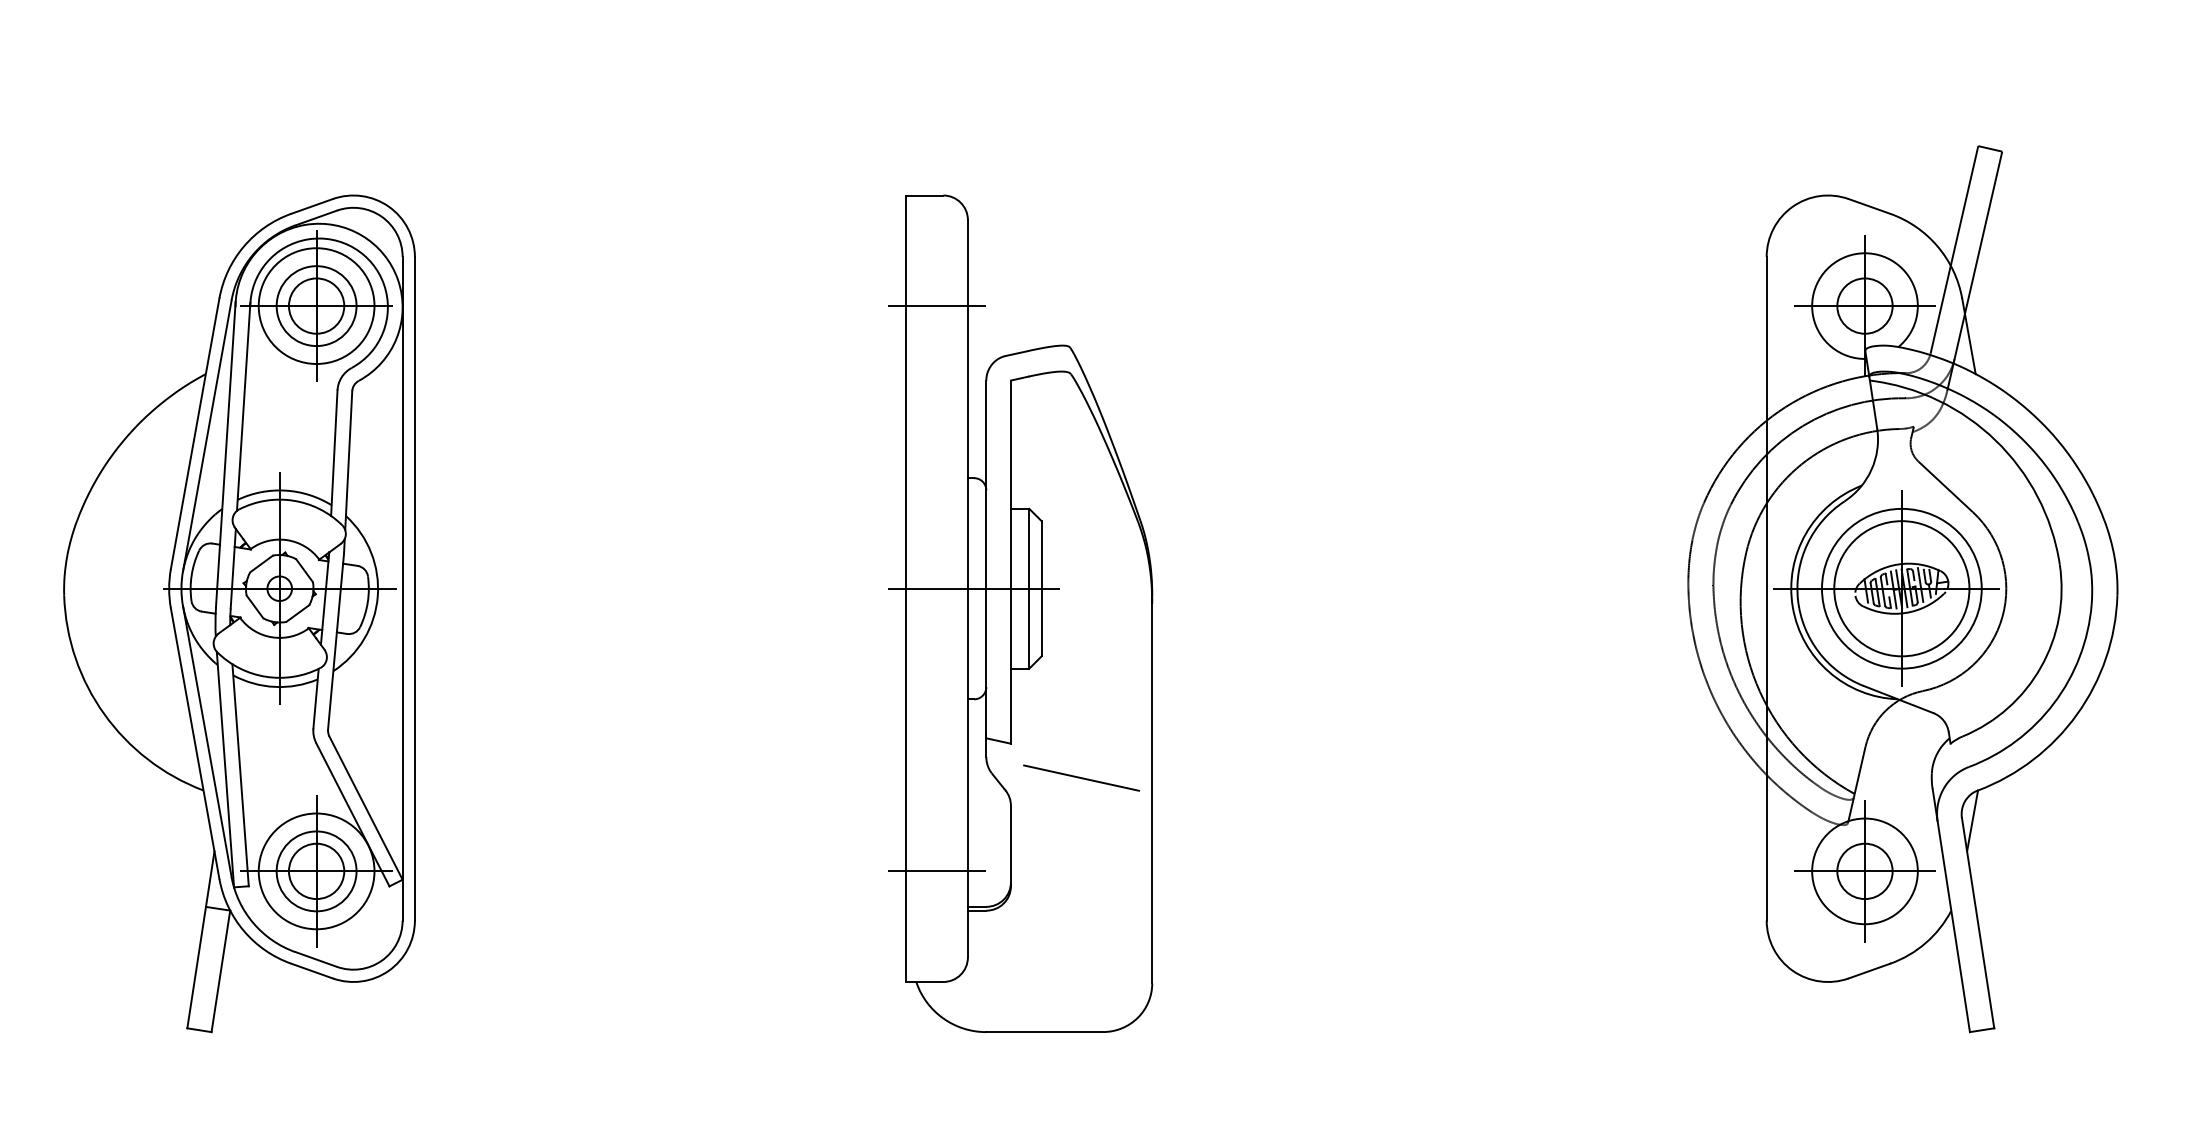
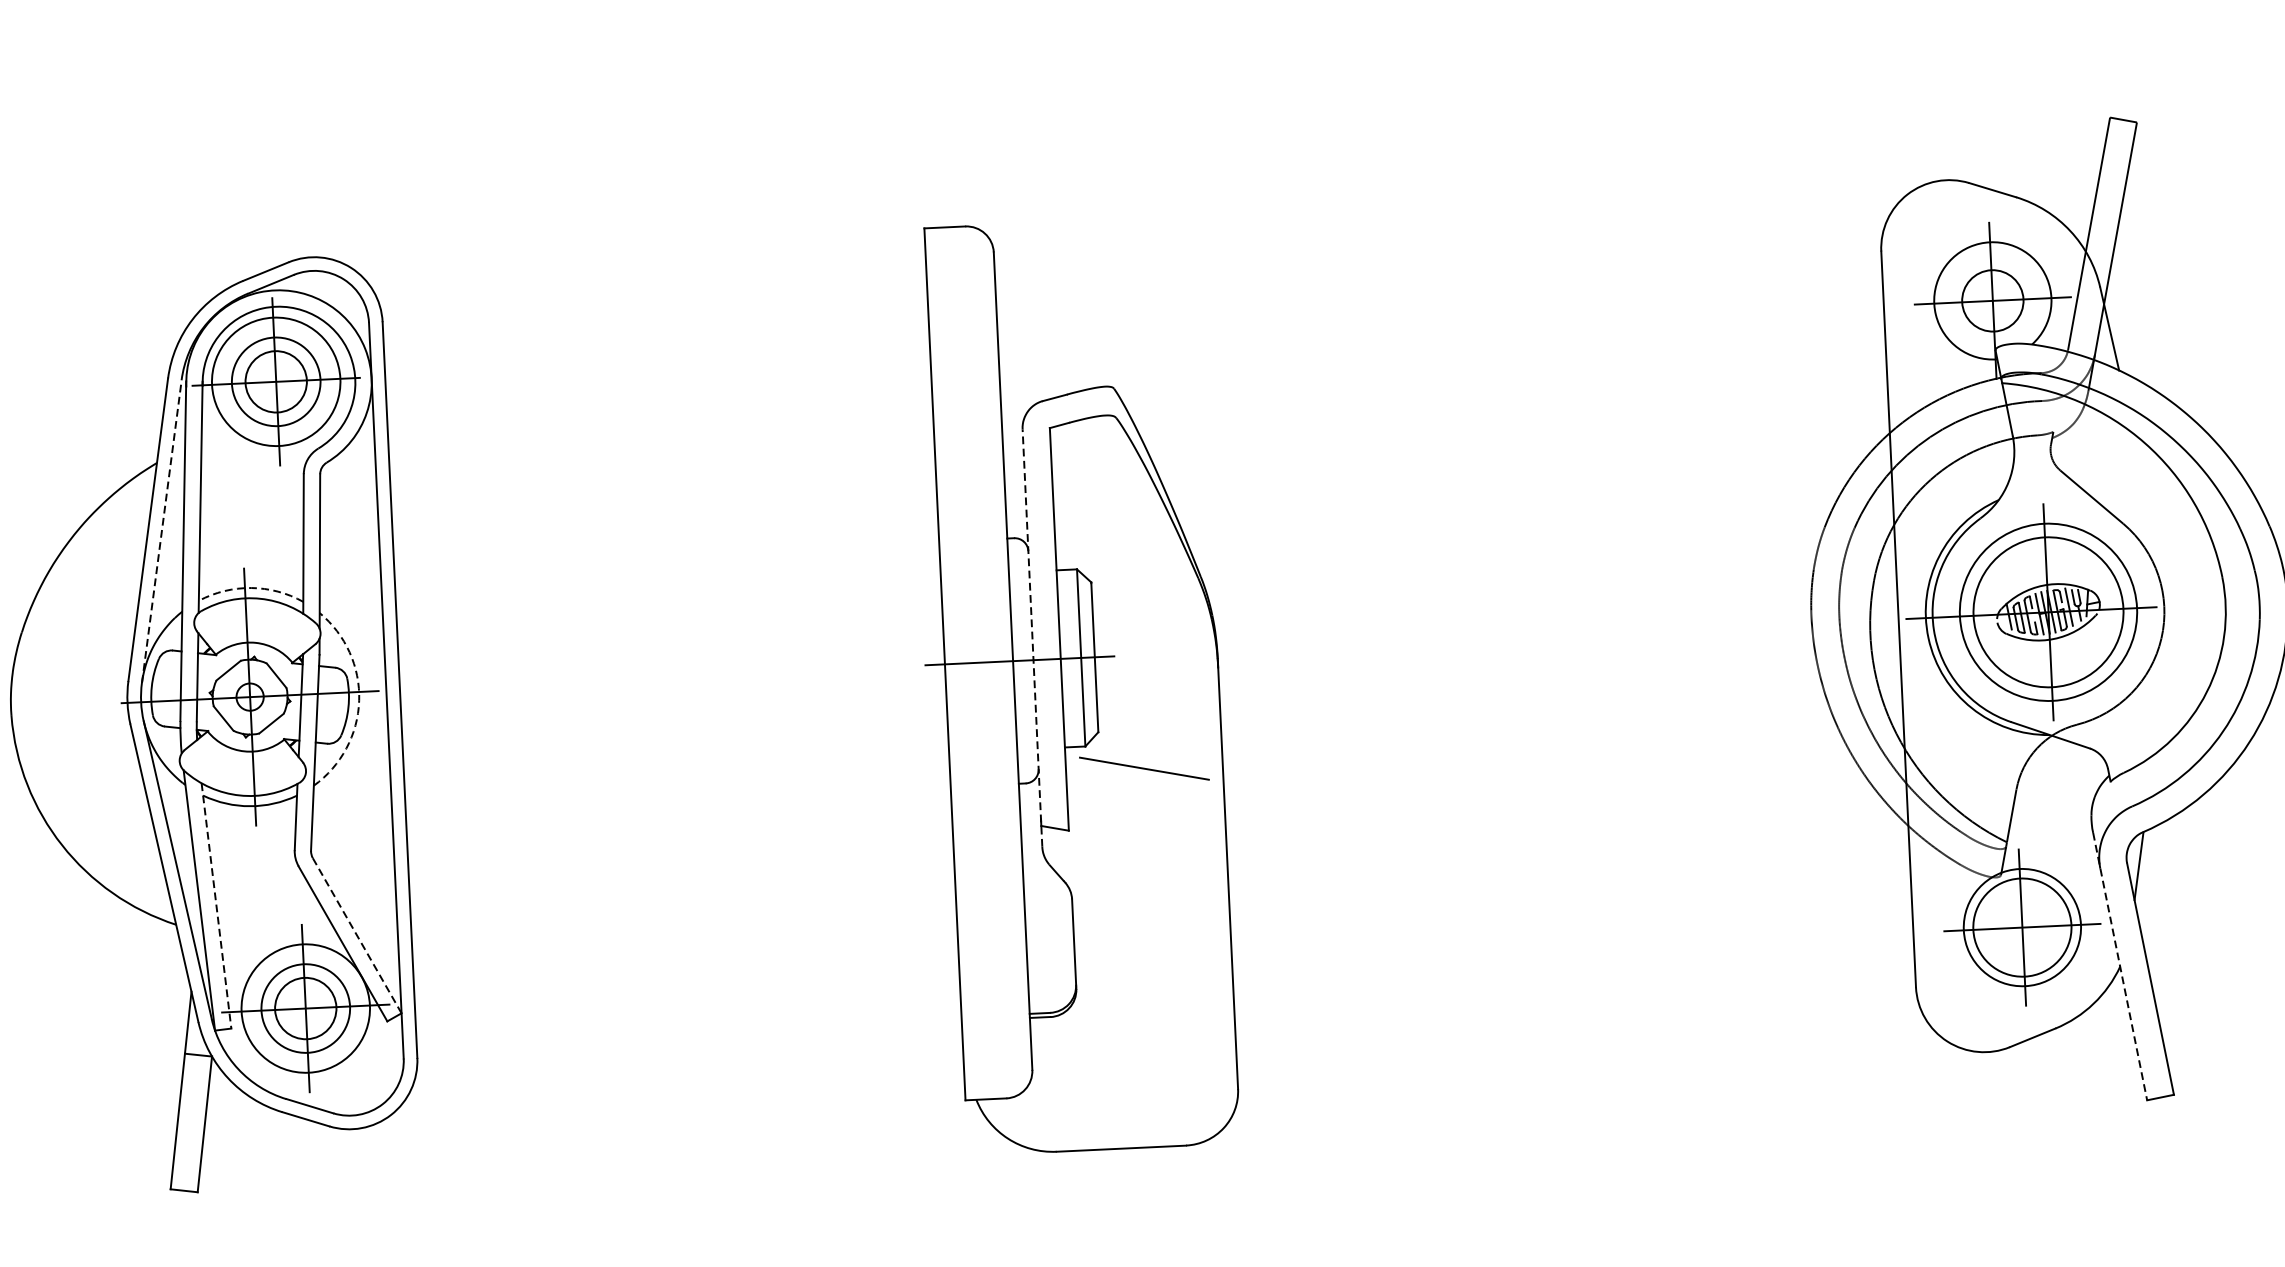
line: (937, 306) -> (964, 349), removed
line: (207, 436) -> (162, 532), solid -> dashed
arc: (285, 490) -> (251, 587), solid -> dashed
line: (986, 568) -> (1032, 637), solid -> dashed
arc: (377, 596) -> (358, 700), solid -> dashed
line: (240, 775) -> (216, 906), solid -> dashed
line: (1081, 777) -> (1144, 768), moved
line: (366, 808) -> (357, 936), solid -> dashed
line: (937, 871) -> (994, 976), removed
circle: (1864, 871) -> (2021, 927), size x1.6
line: (1951, 910) -> (2120, 966), solid -> dashed

